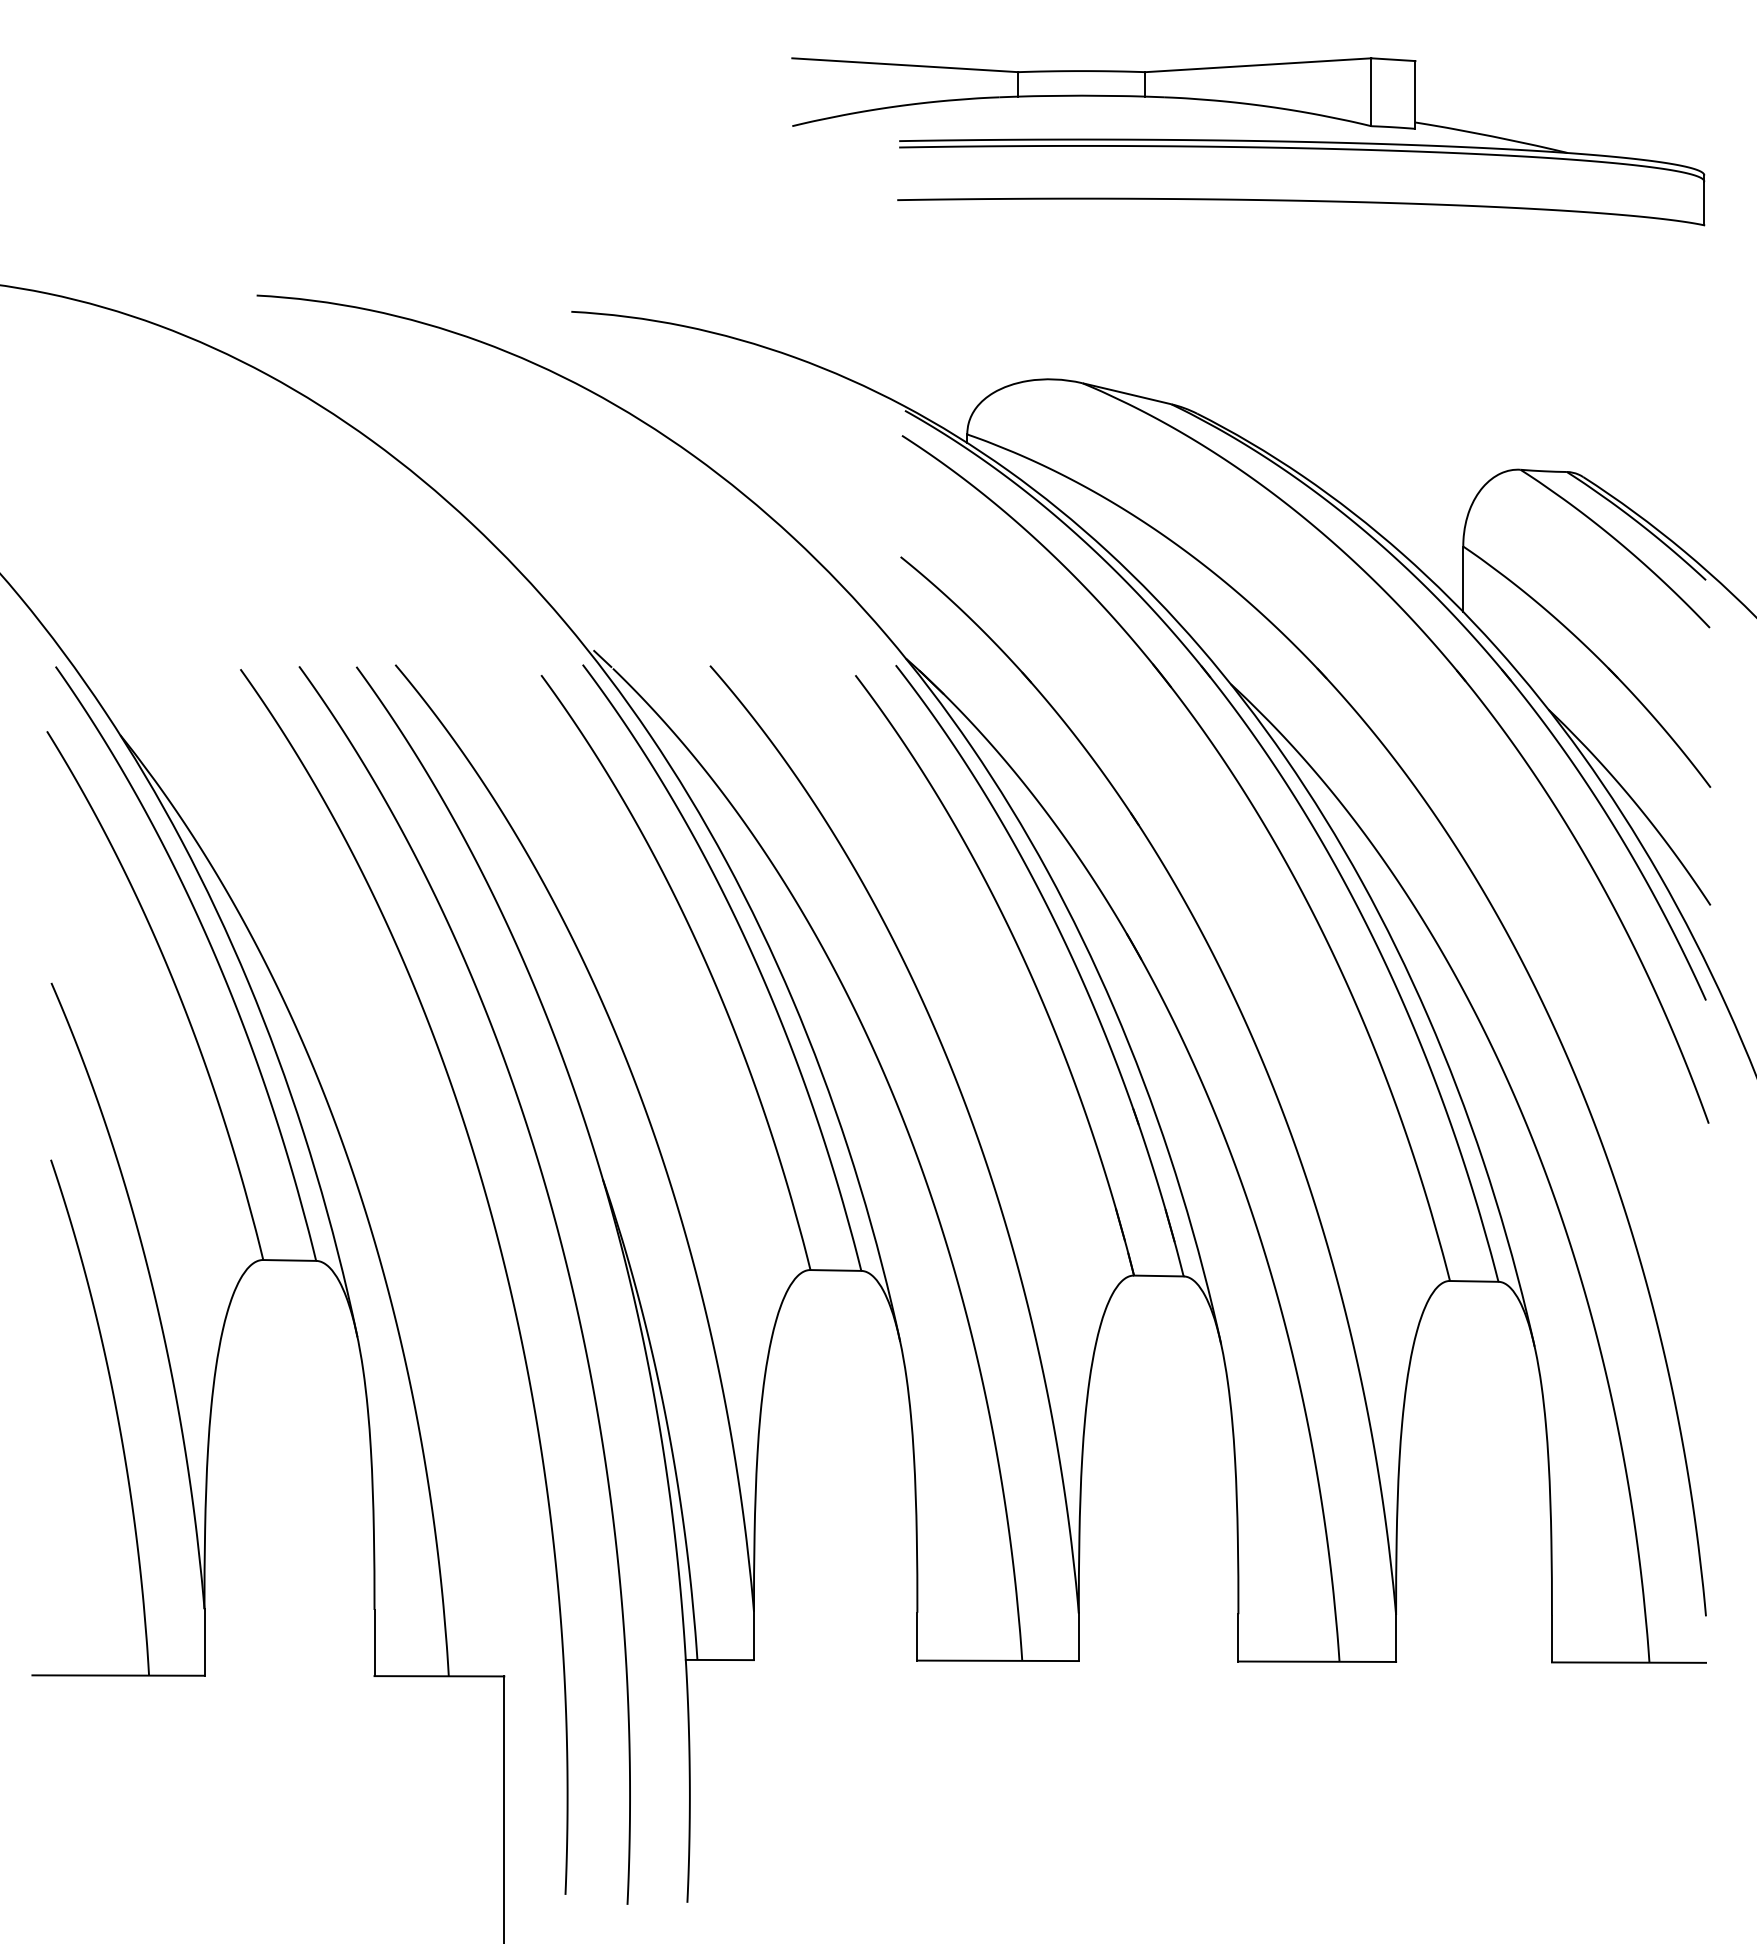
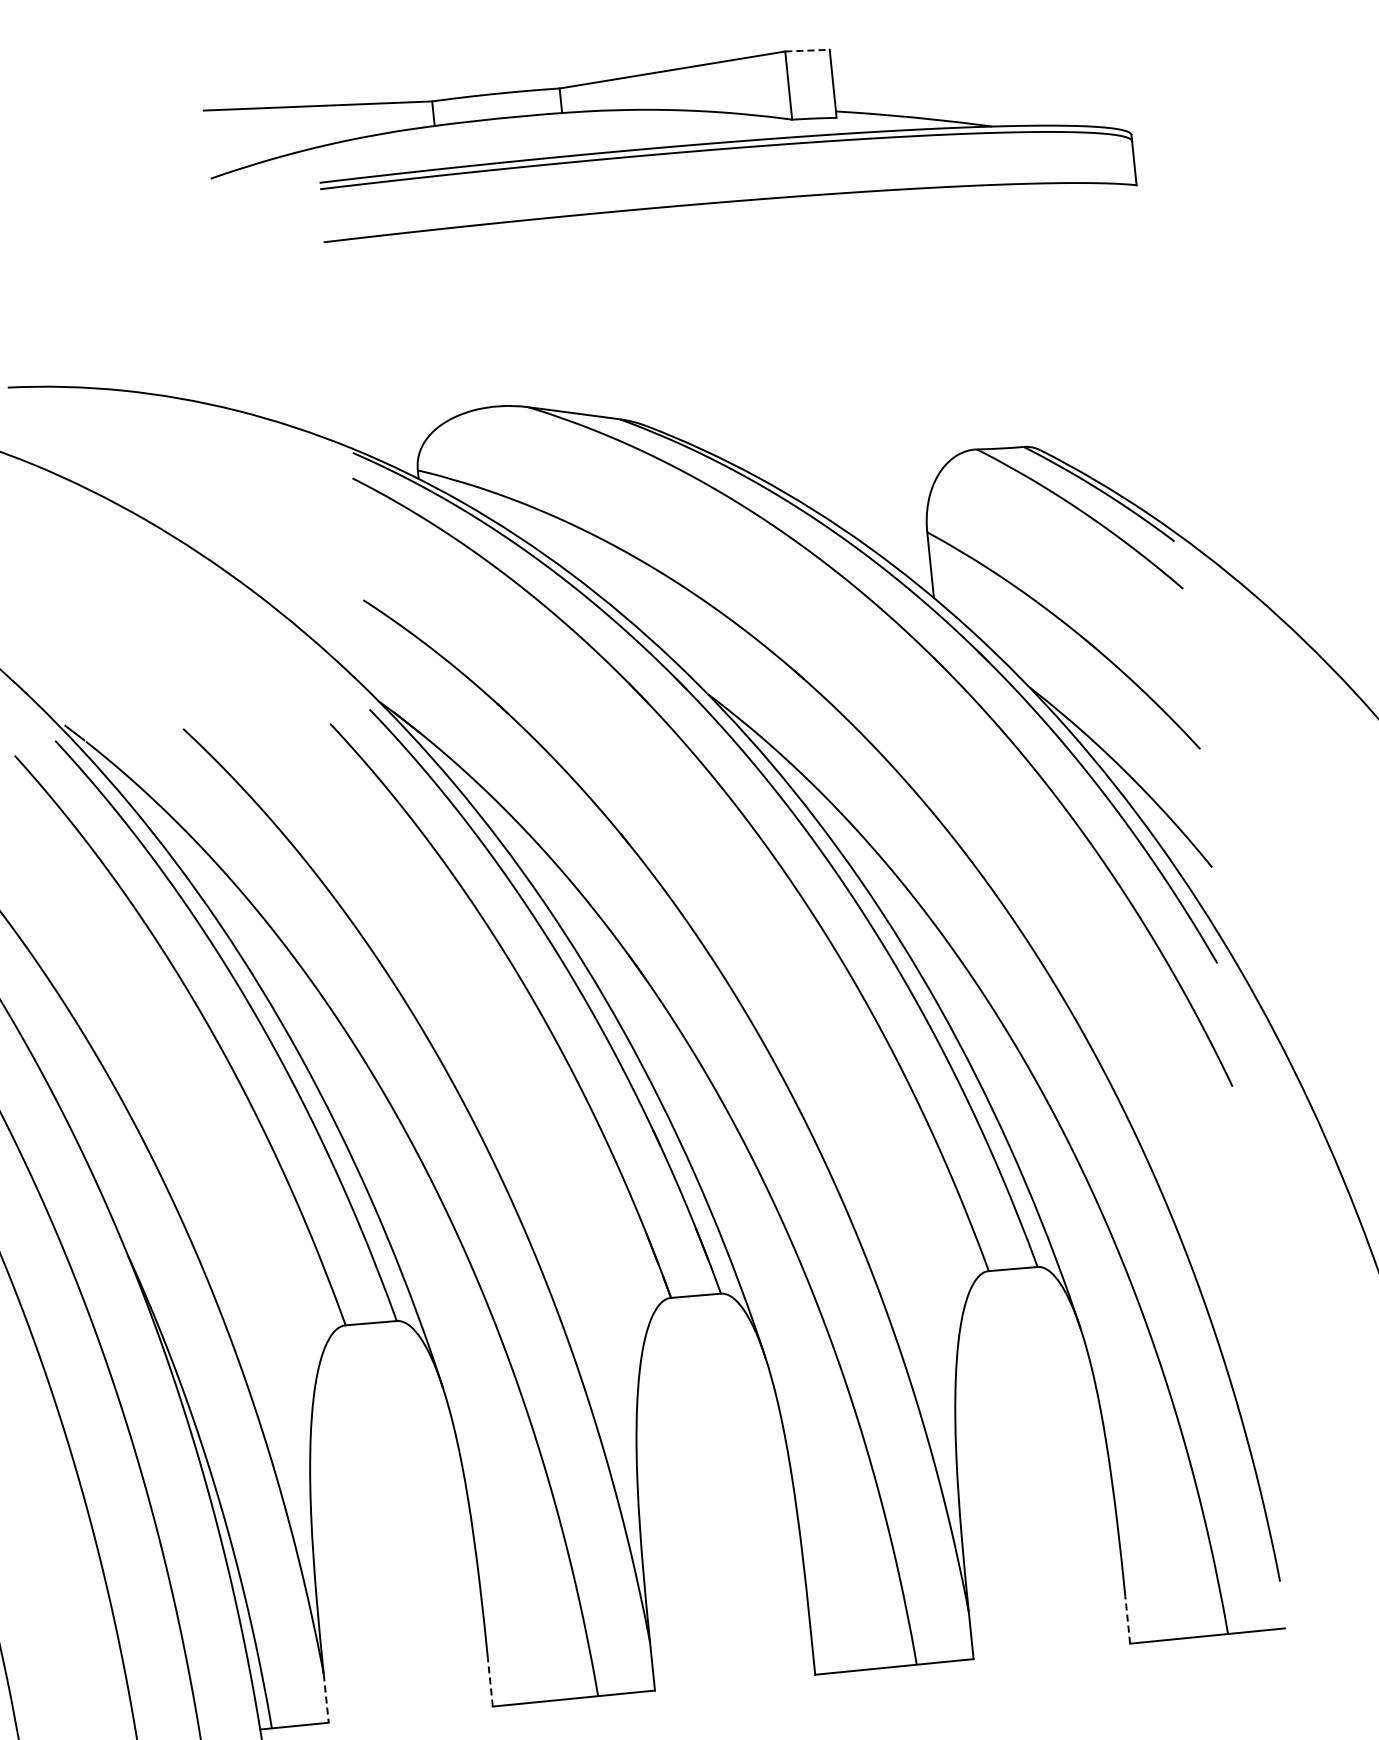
line: (1393, 59) -> (807, 50), solid -> dashed
line: (754, 1636) -> (326, 1698), solid -> dashed
line: (917, 1636) -> (490, 1682), solid -> dashed
line: (1551, 1638) -> (1127, 1619), solid -> dashed

